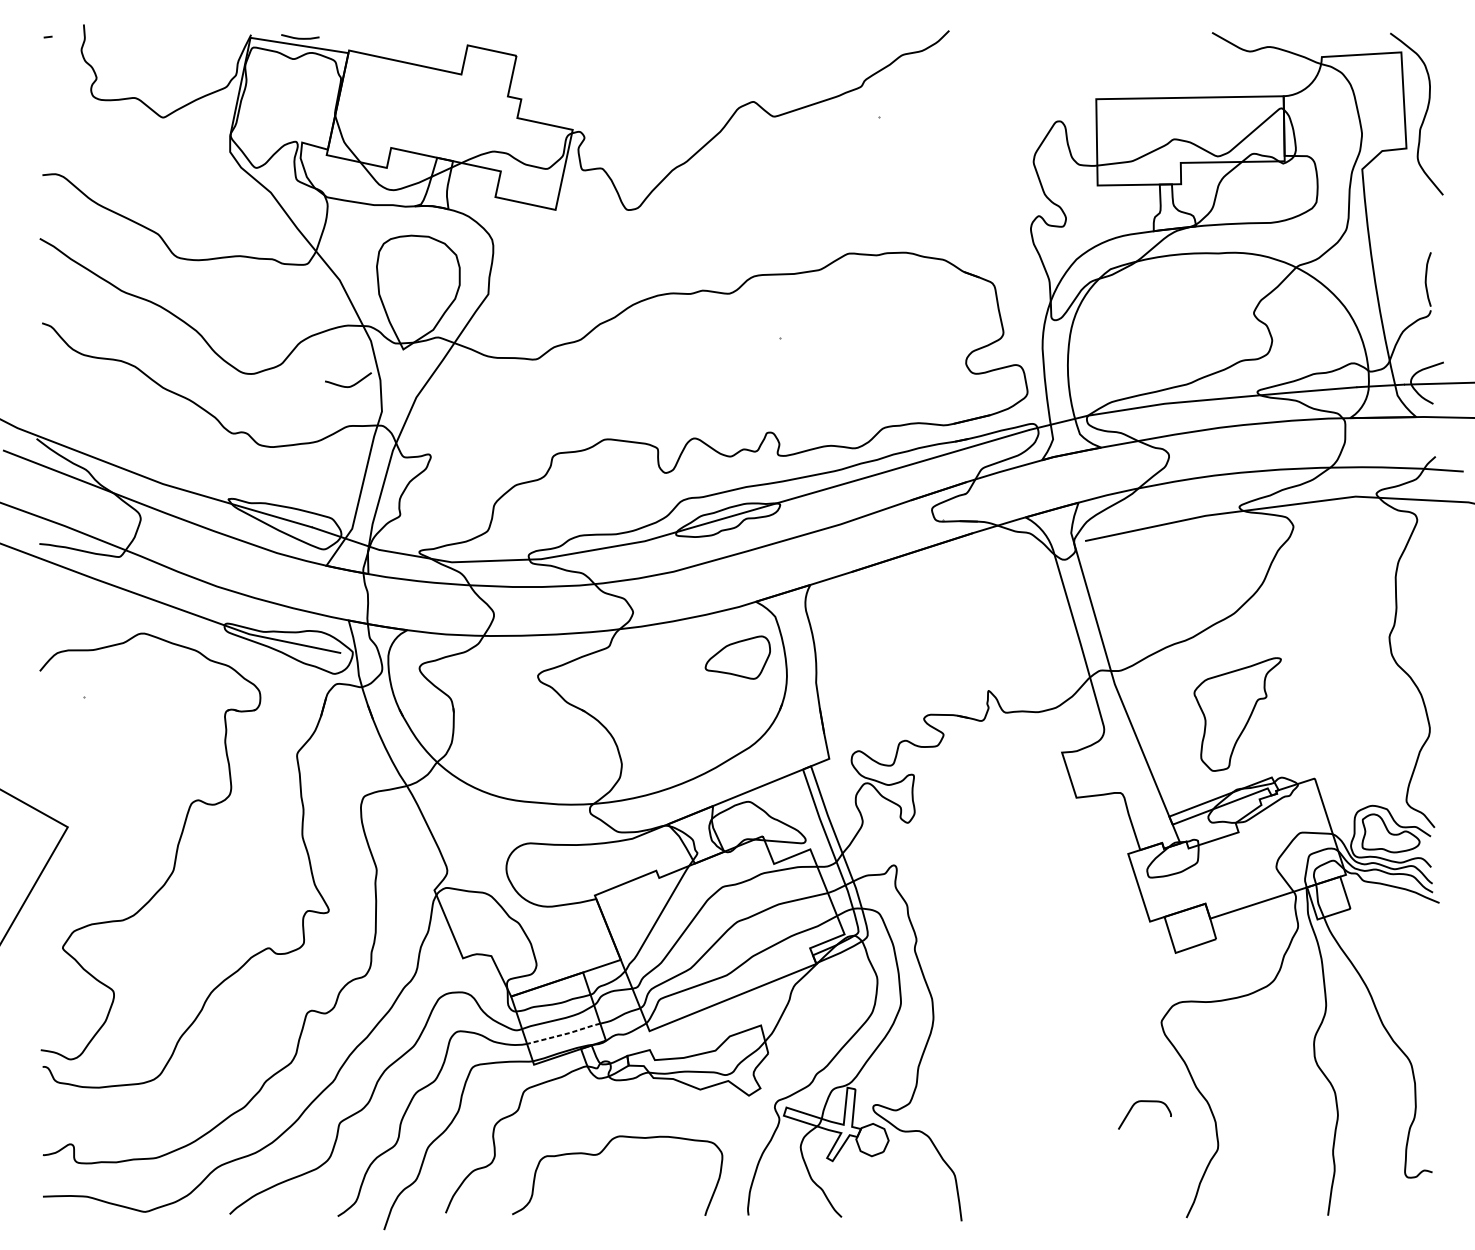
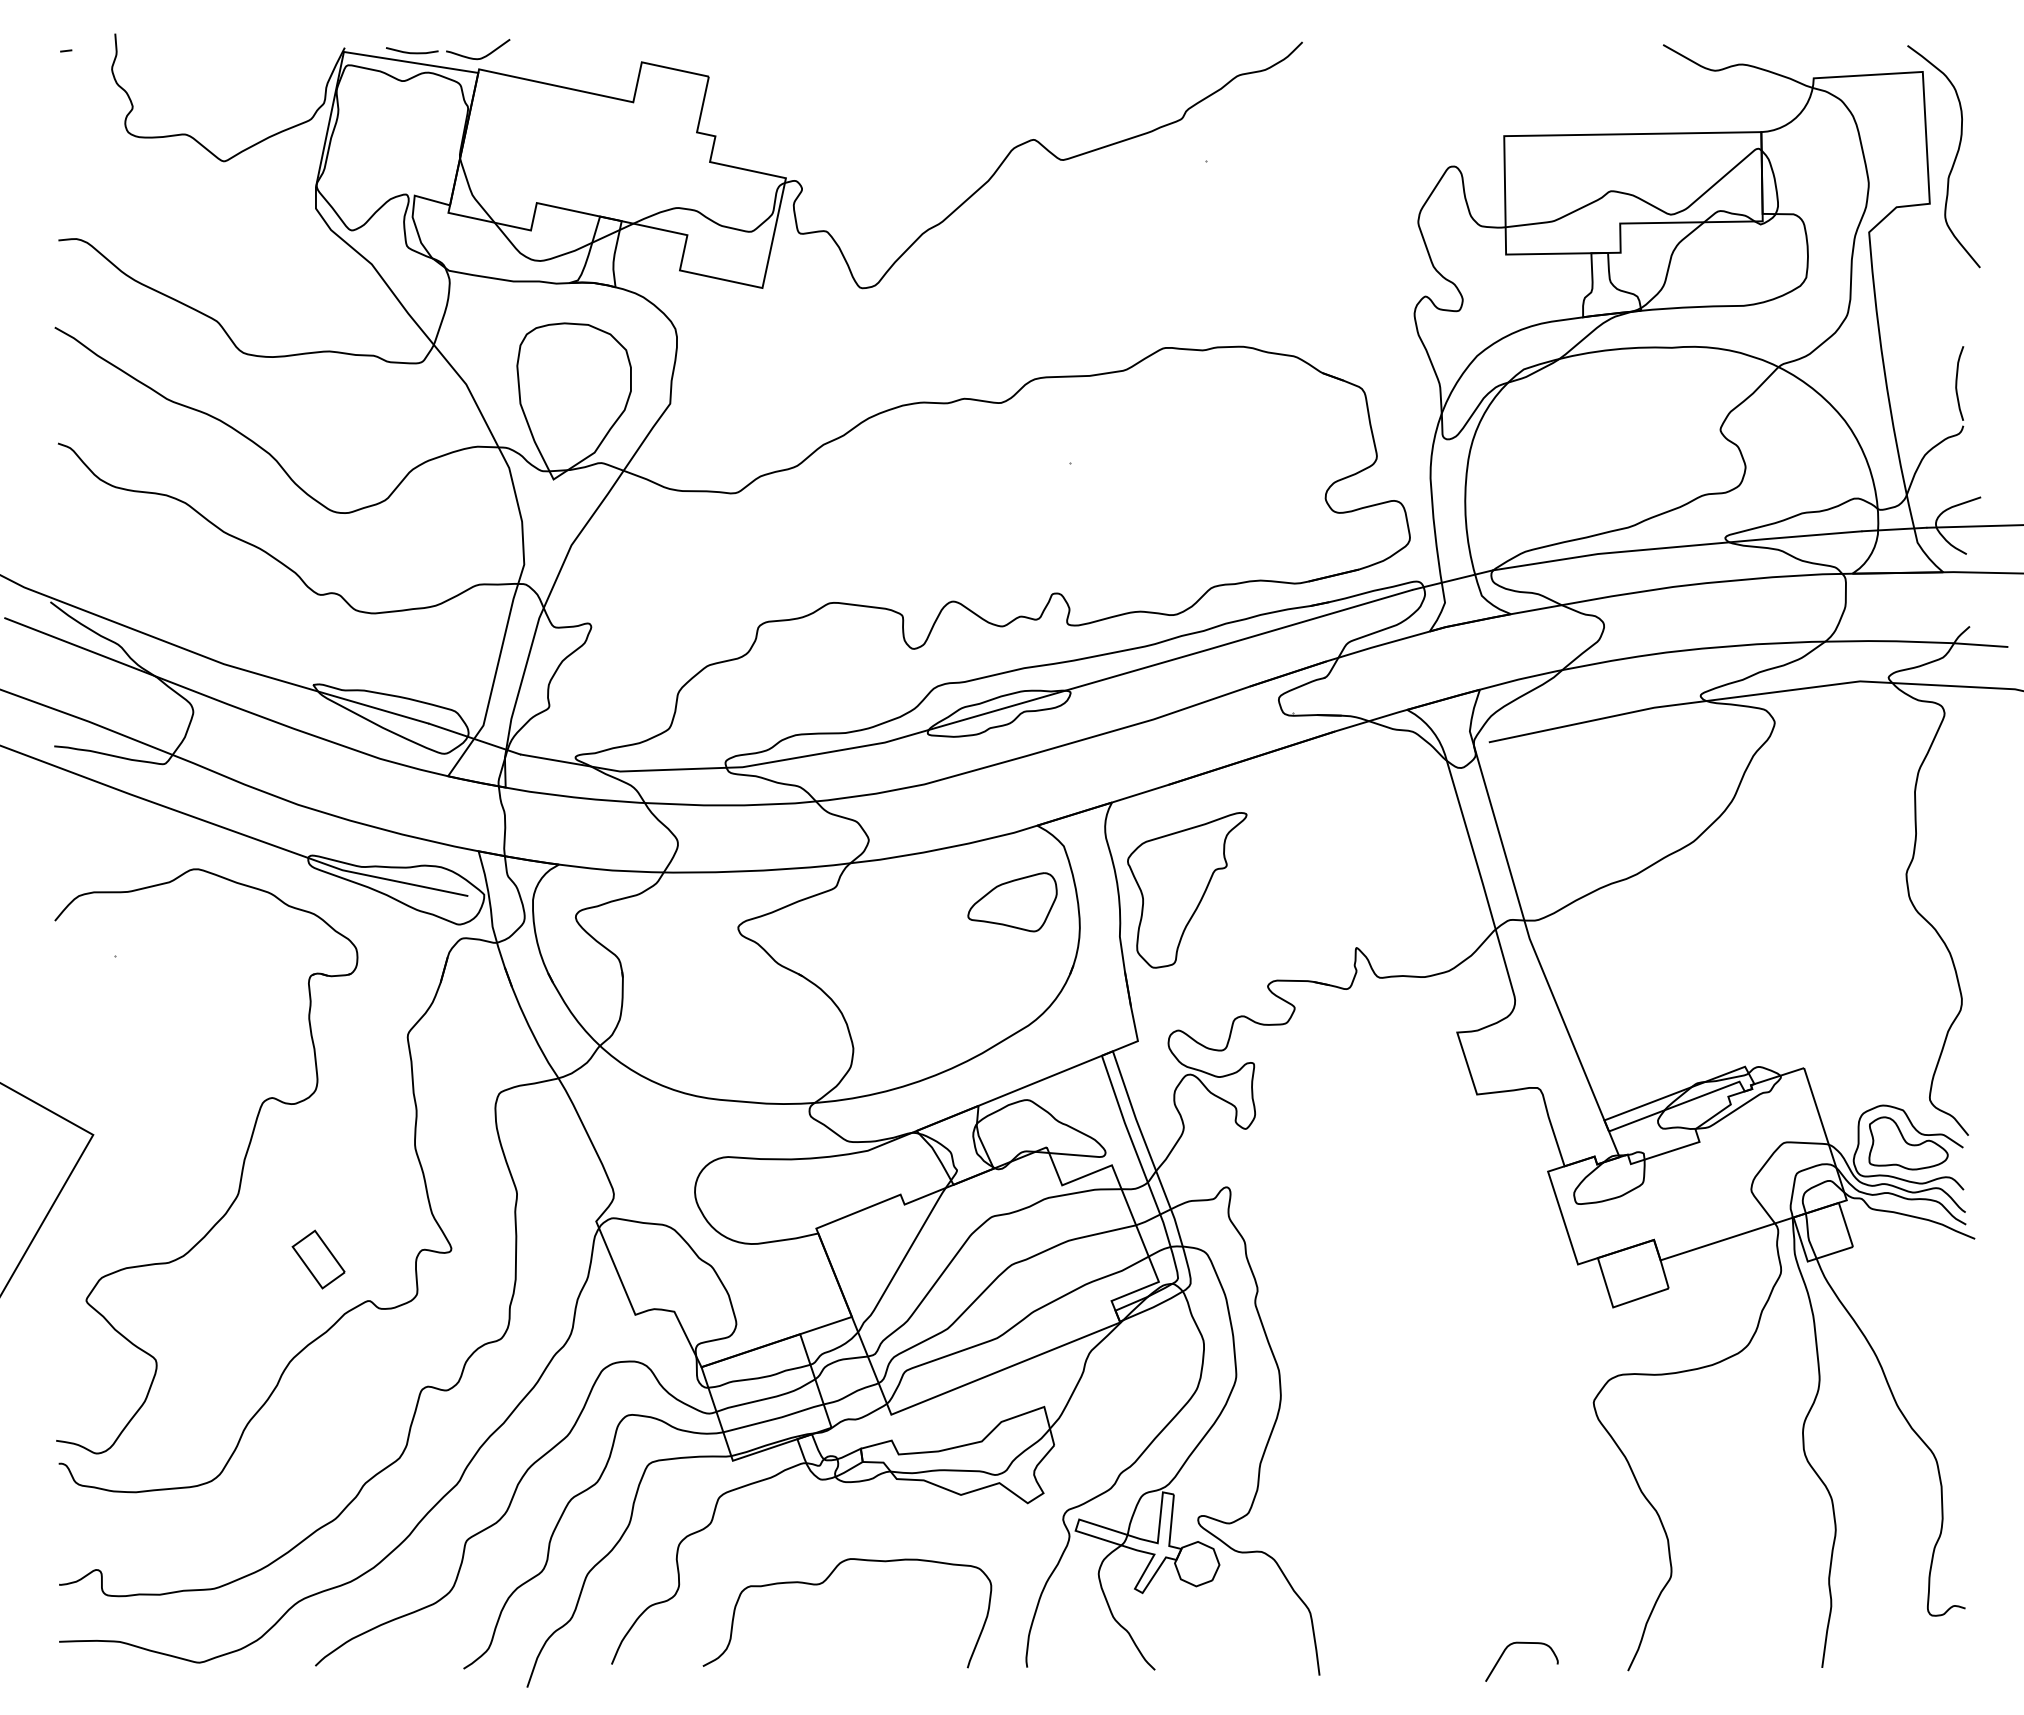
curve: (350, 385) -> (480, 57), moved
part: (1237, 714) -> (1187, 890), moved
part: (232, 918) -> (318, 1259), added
line: (565, 1033) -> (775, 1418), dashed -> solid
curve: (1144, 1101) -> (1521, 1643), moved

